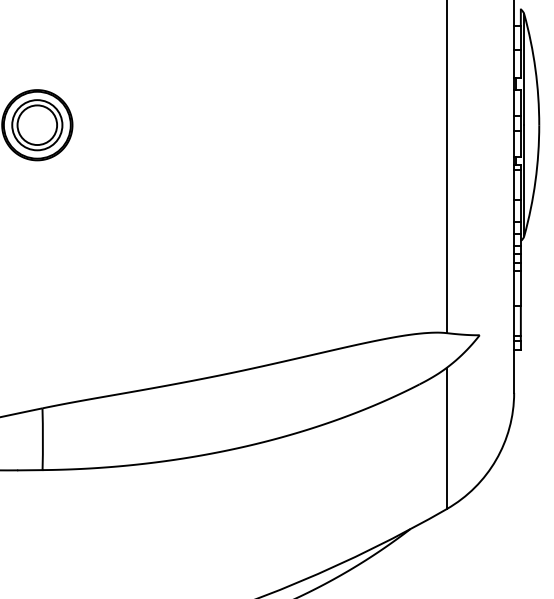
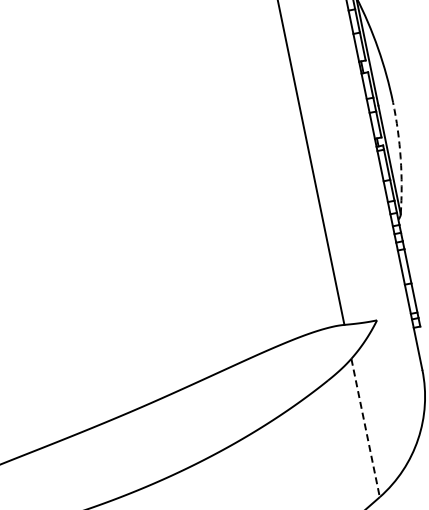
arc: (535, 181) -> (400, 158), solid -> dashed
line: (446, 438) -> (365, 428), solid -> dashed

